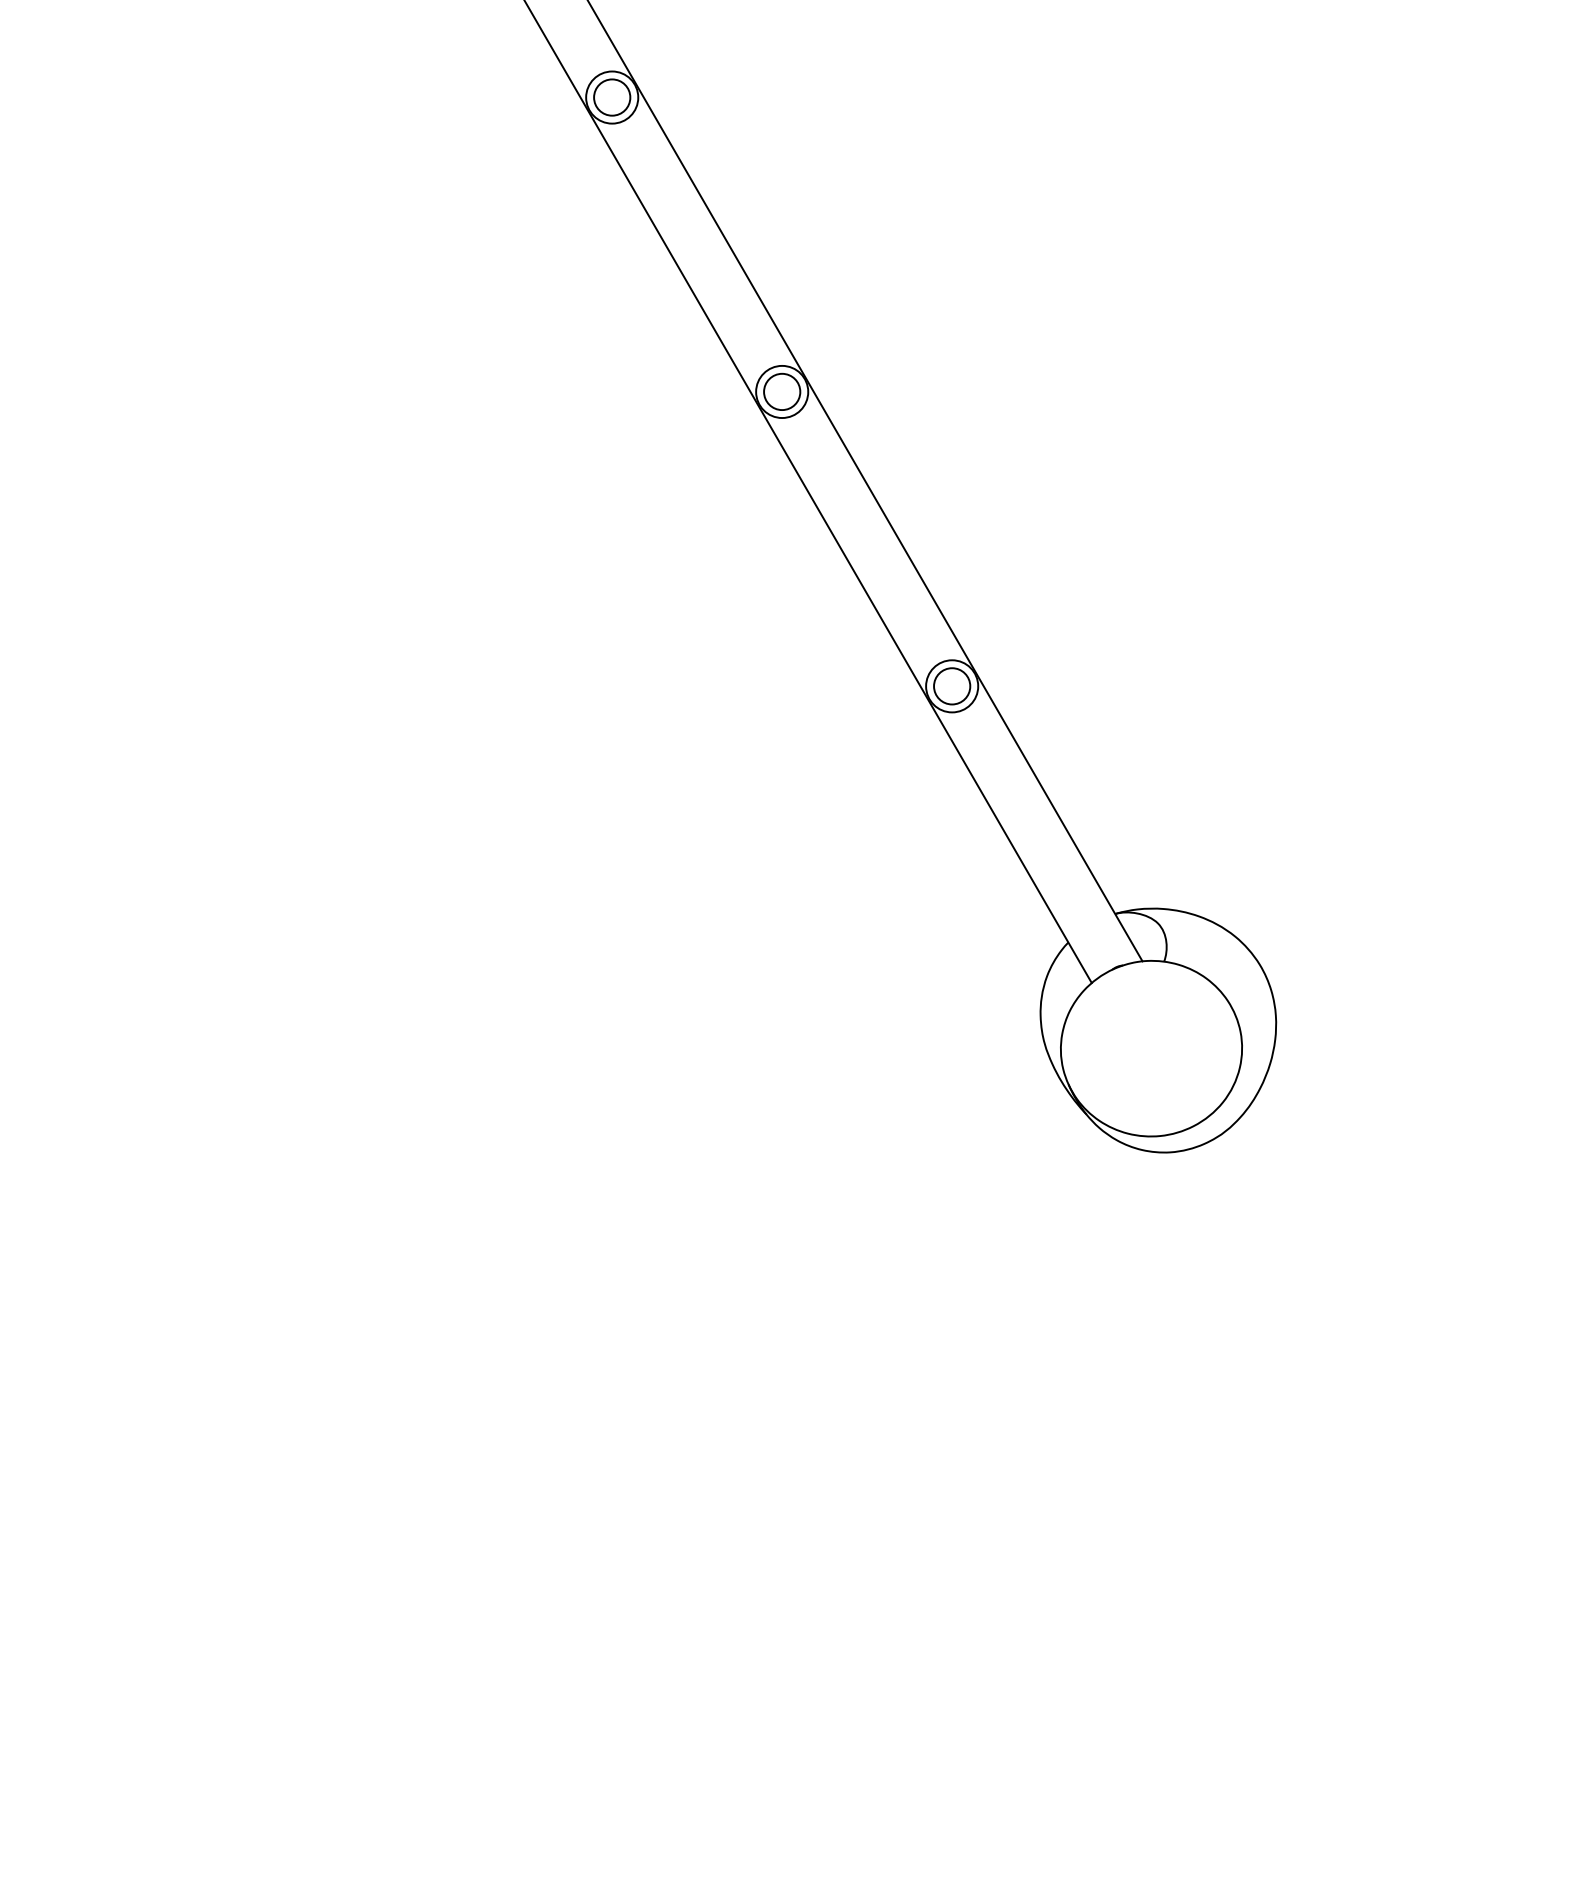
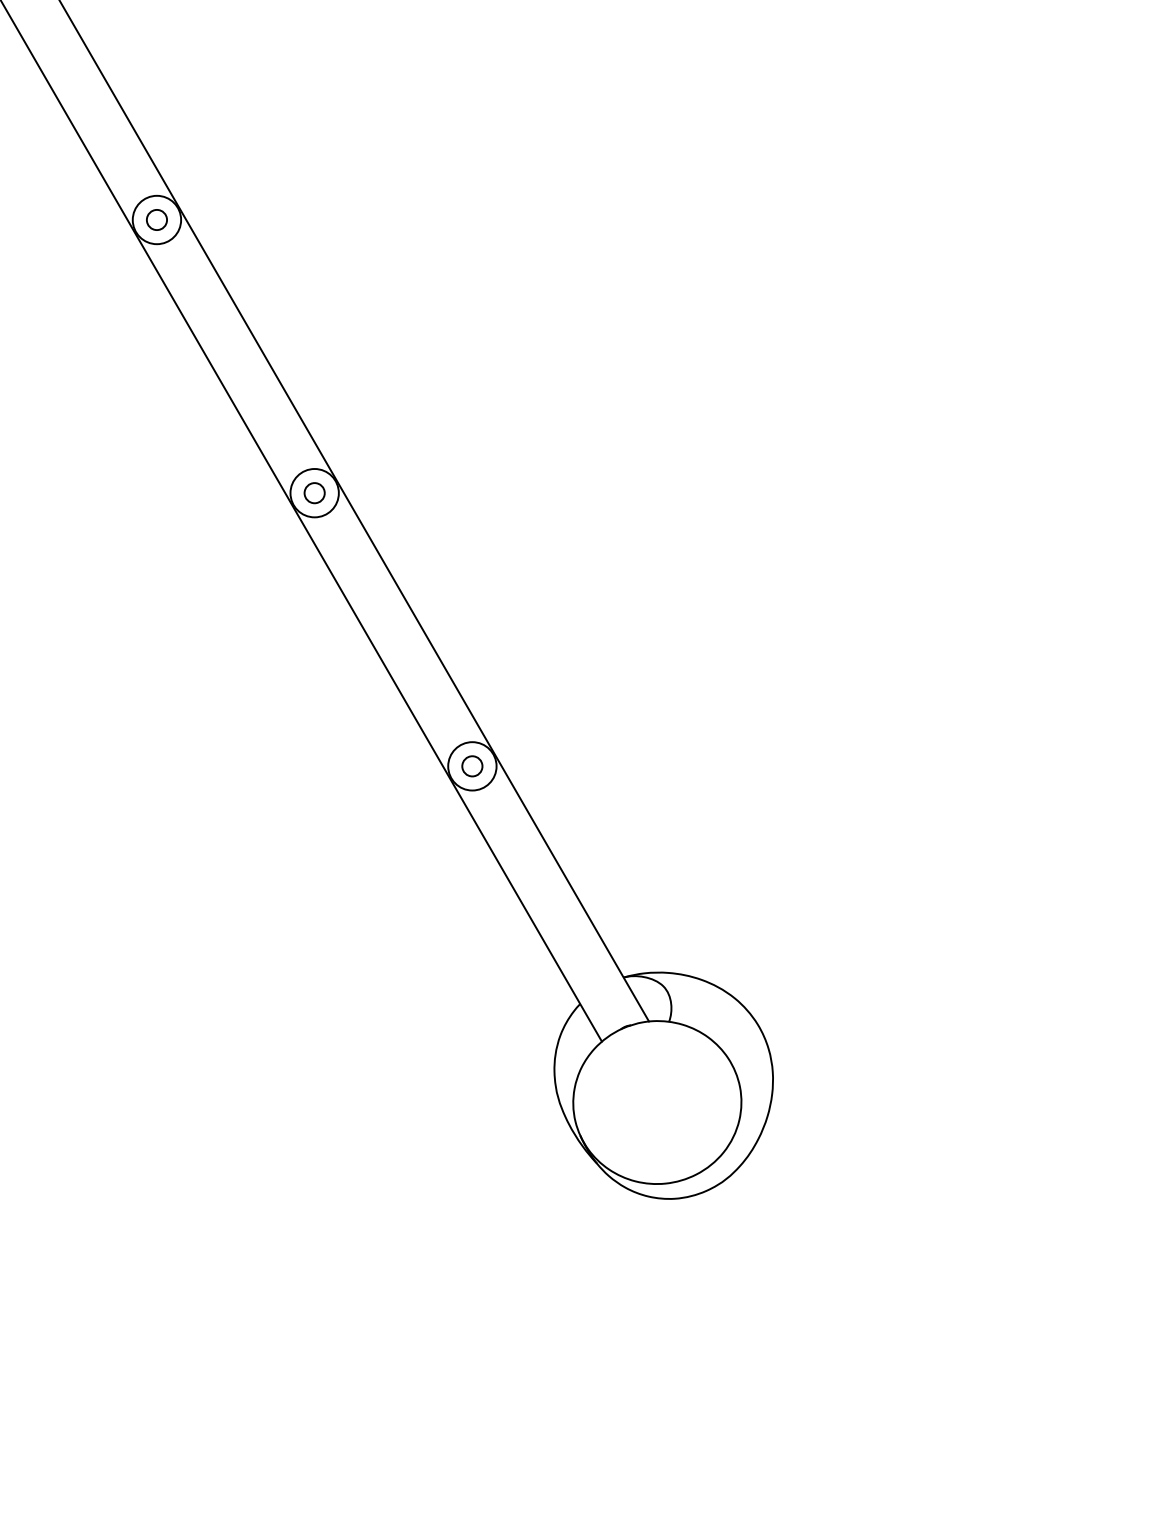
circle: (612, 97) -> (157, 219), size x0.6
circle: (782, 391) -> (314, 492), size x0.6
circle: (952, 686) -> (472, 766), size x0.6

